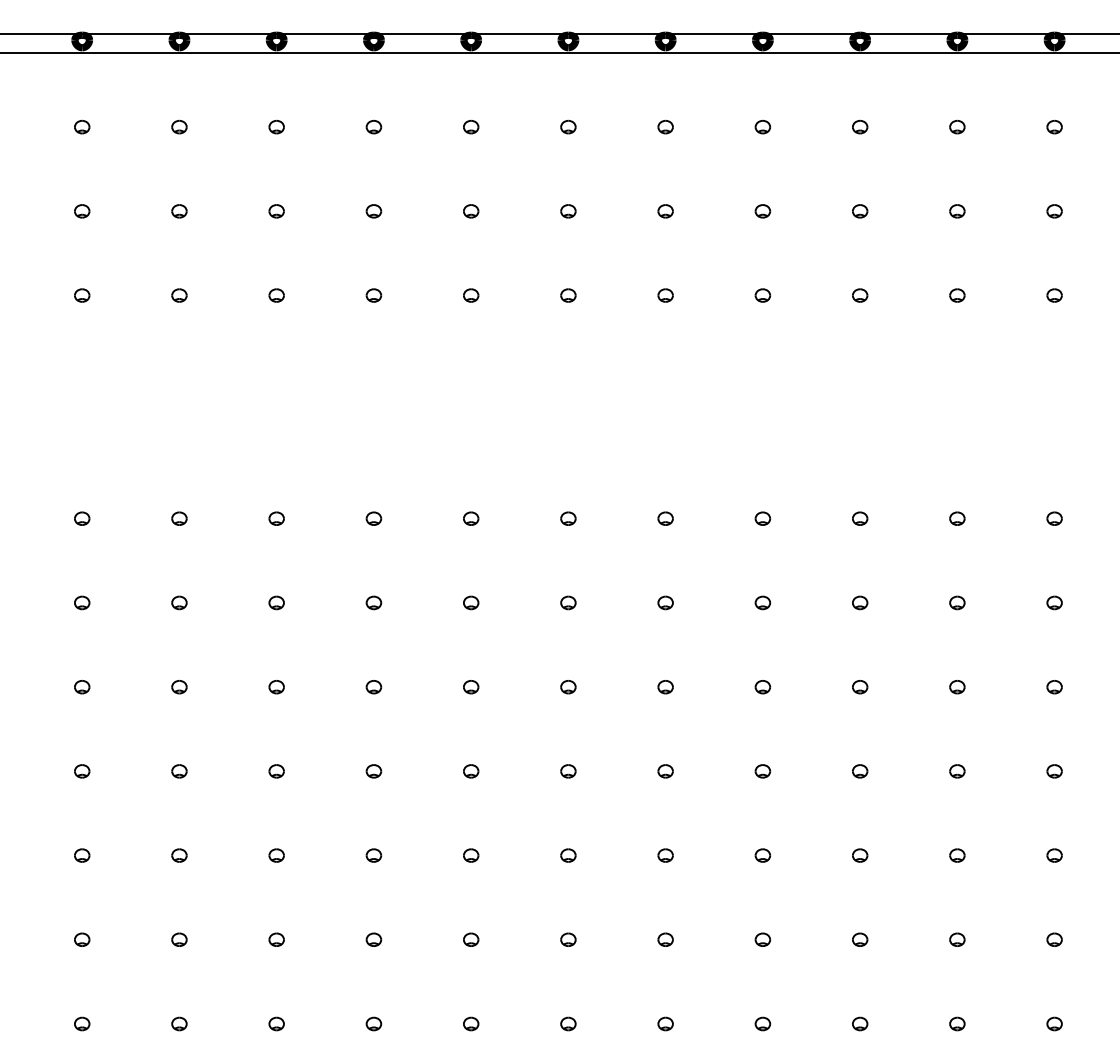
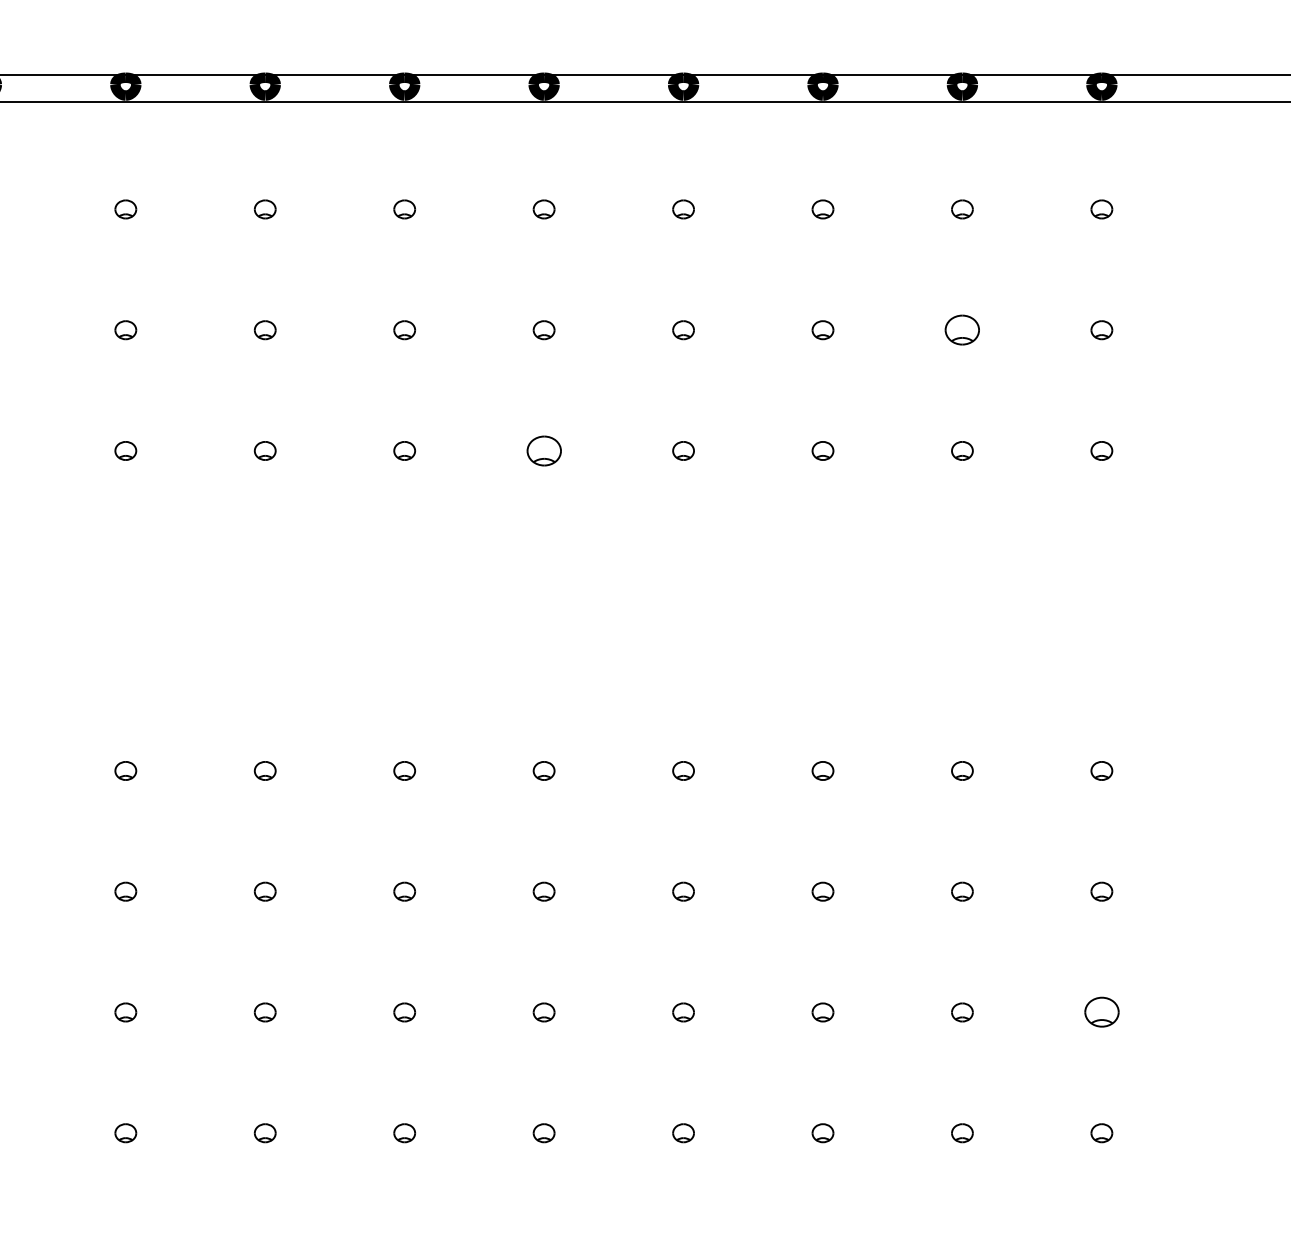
part: (957, 211) -> (962, 330), size x1.6
part: (665, 295) -> (543, 450), size x1.6
part: (1054, 687) -> (1101, 1012), size x1.6

